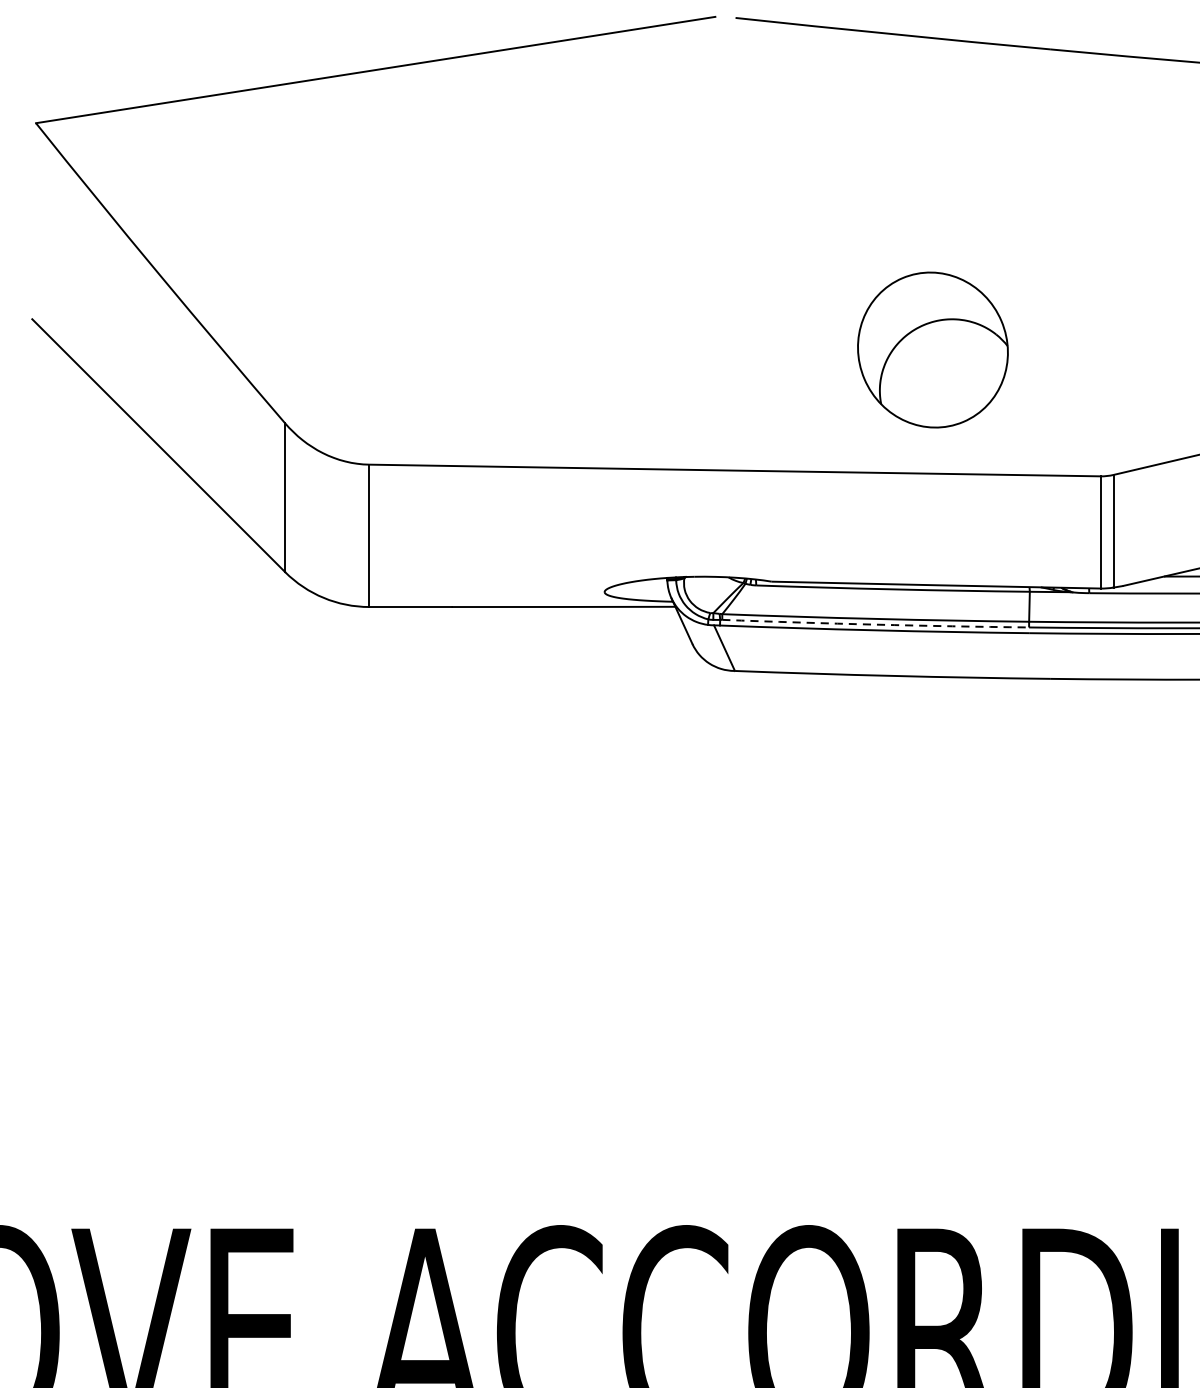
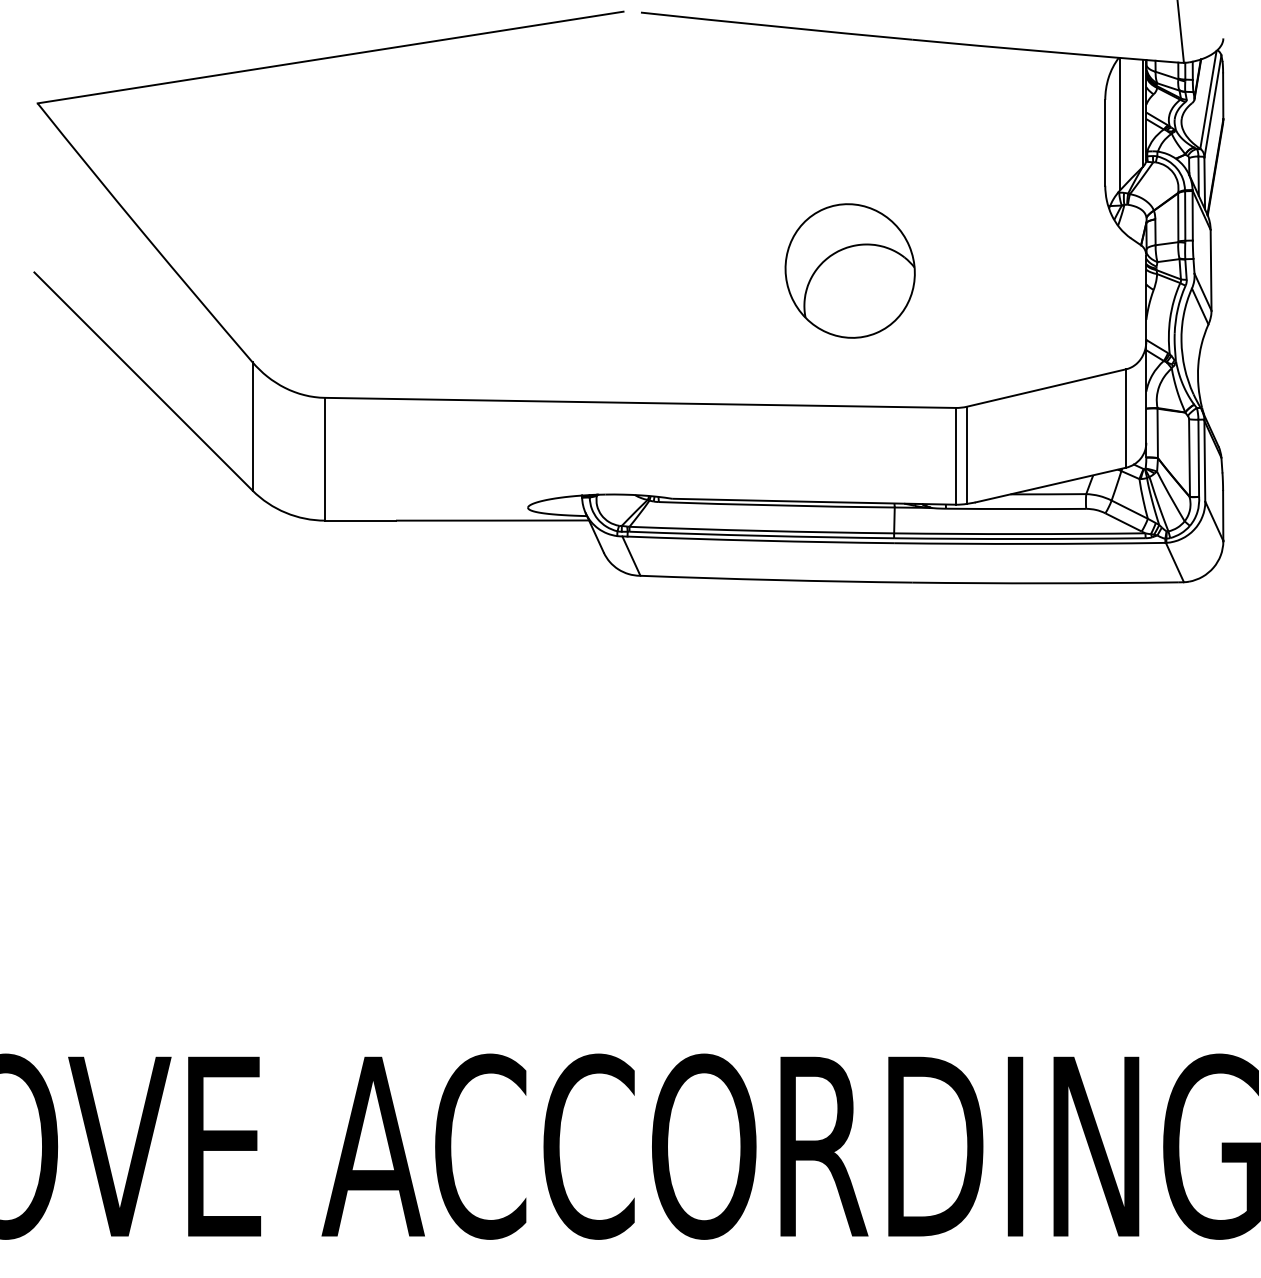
part: (932, 349) -> (849, 270), moved
arc: (875, 624) -> (761, 535), dashed -> solid

